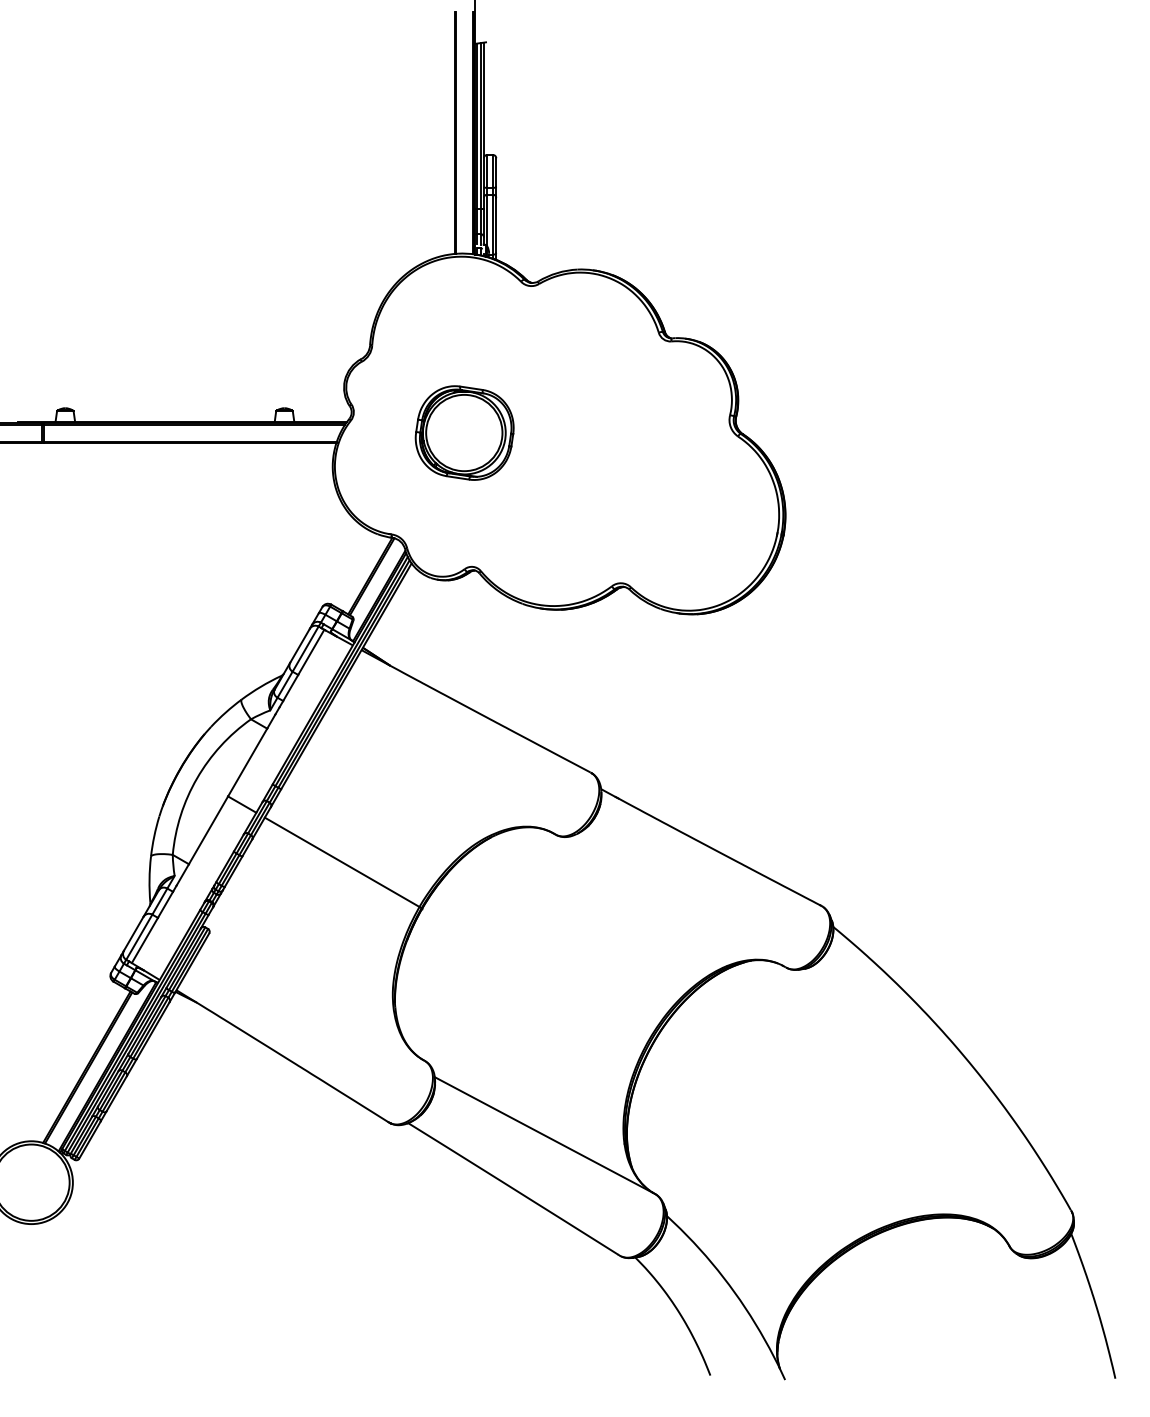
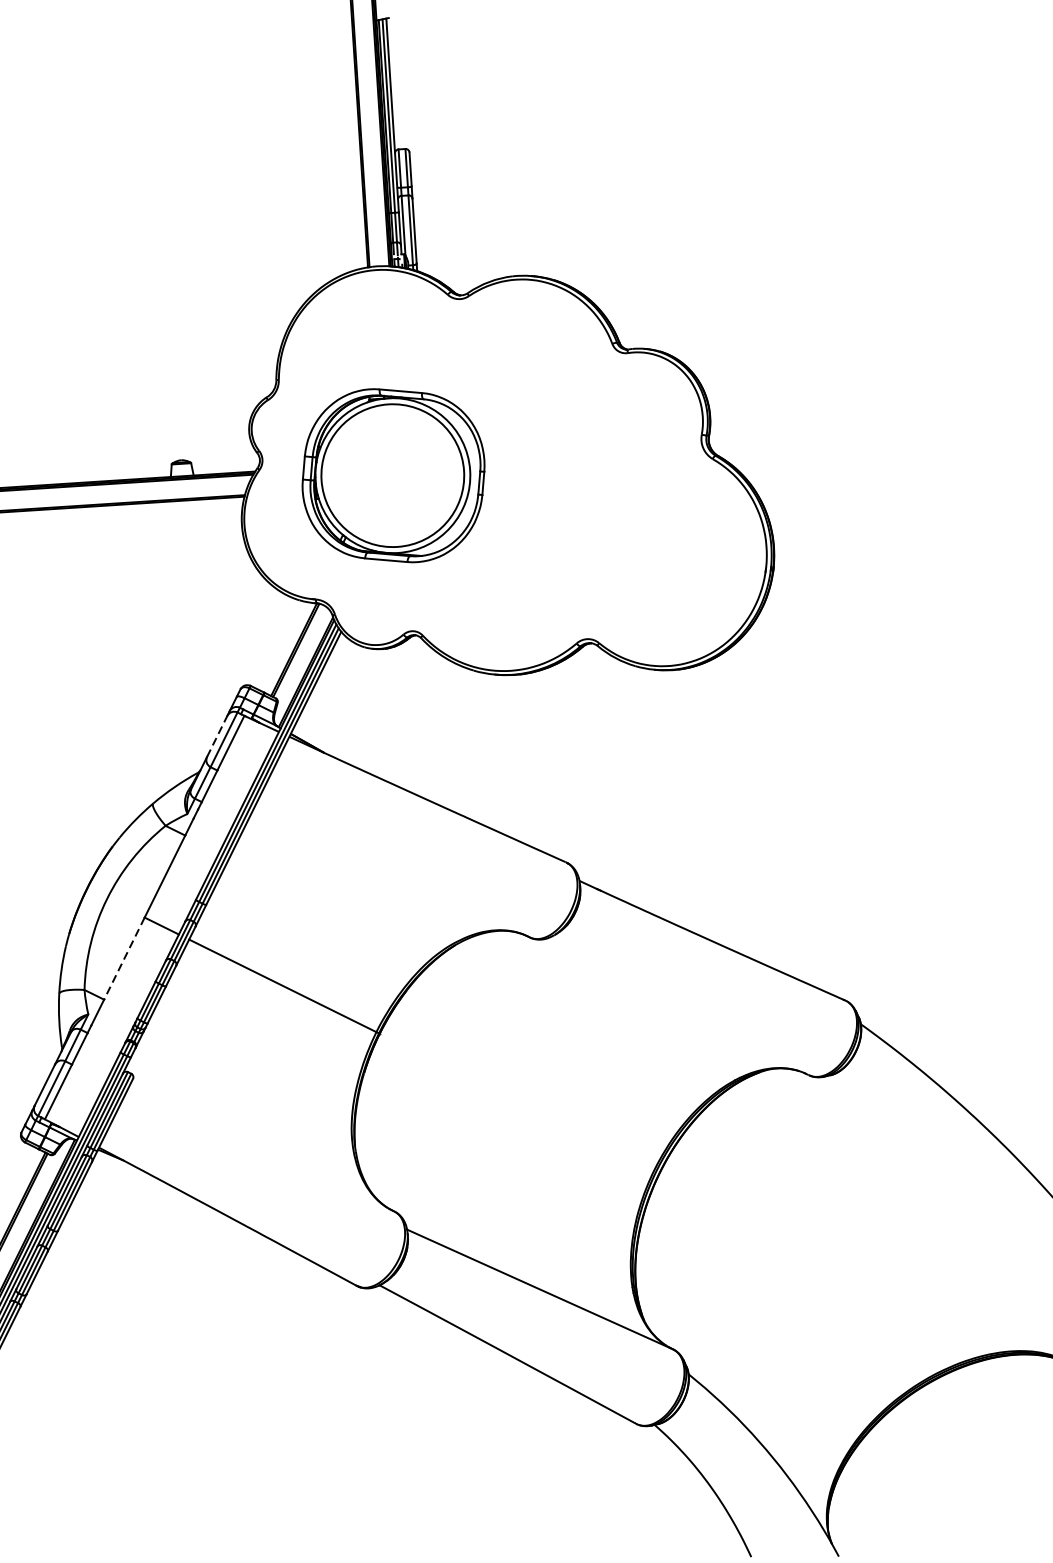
part: (464, 432) -> (393, 475), size x1.6
line: (299, 645) -> (216, 736), solid -> dashed
line: (208, 830) -> (124, 958), solid -> dashed

